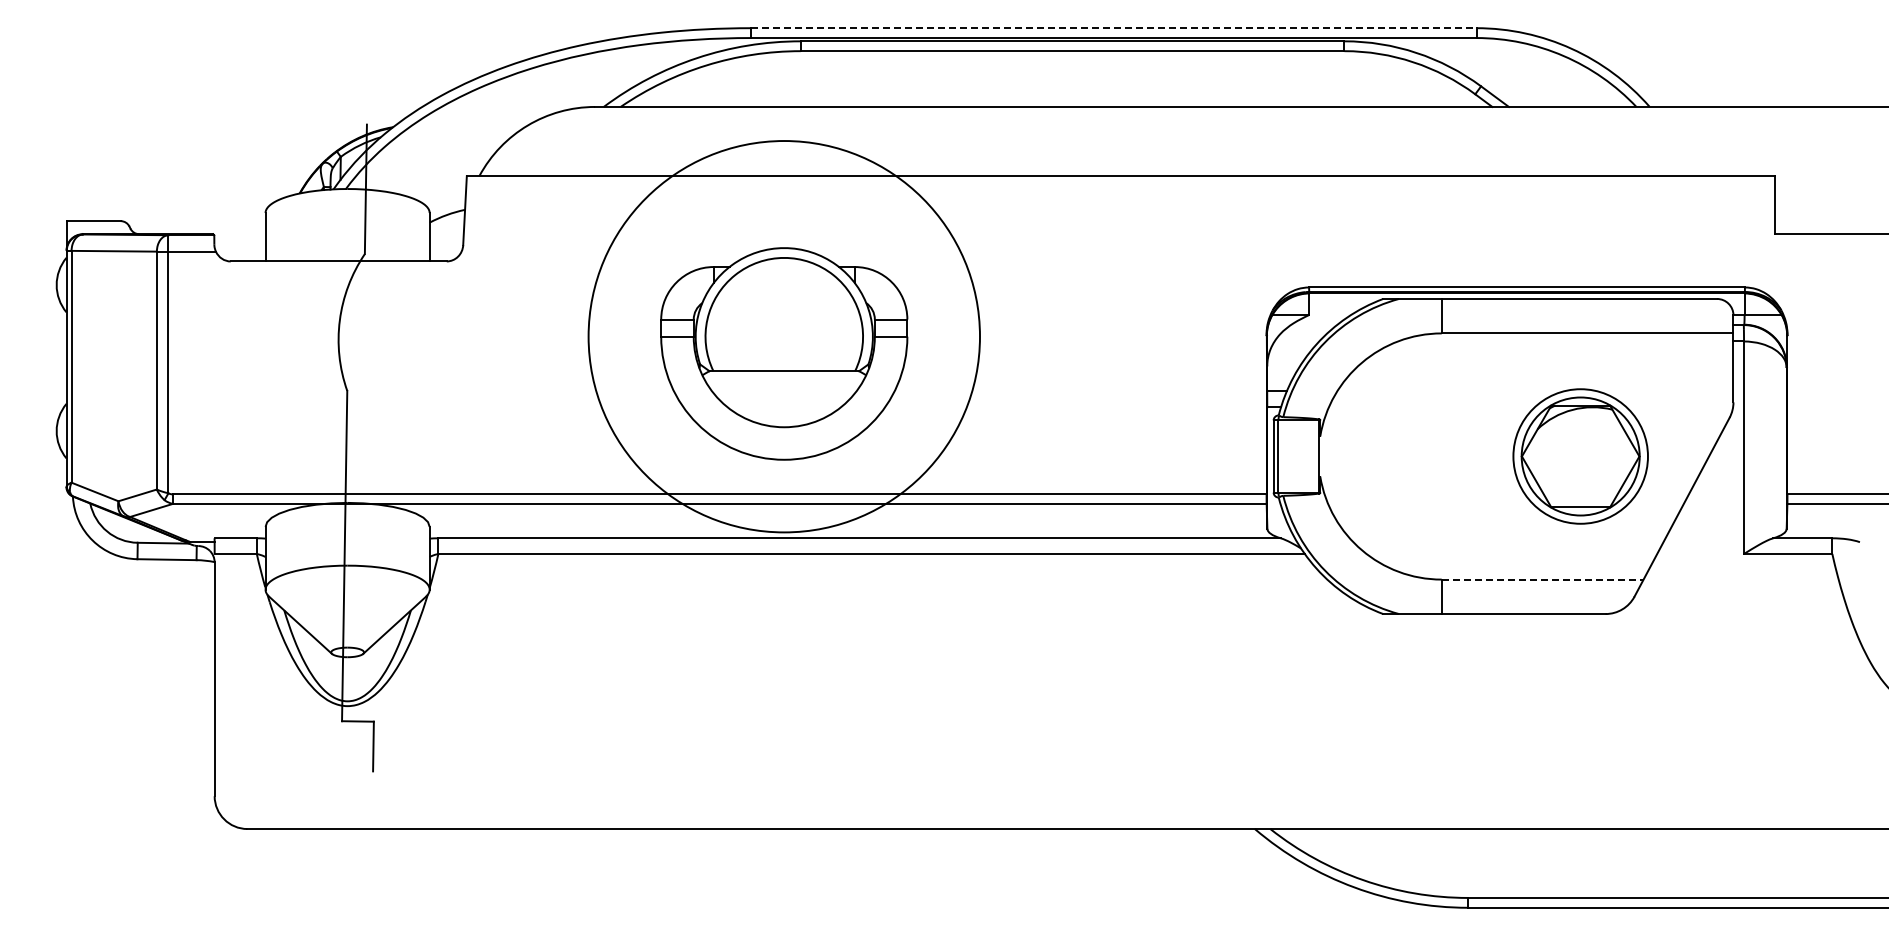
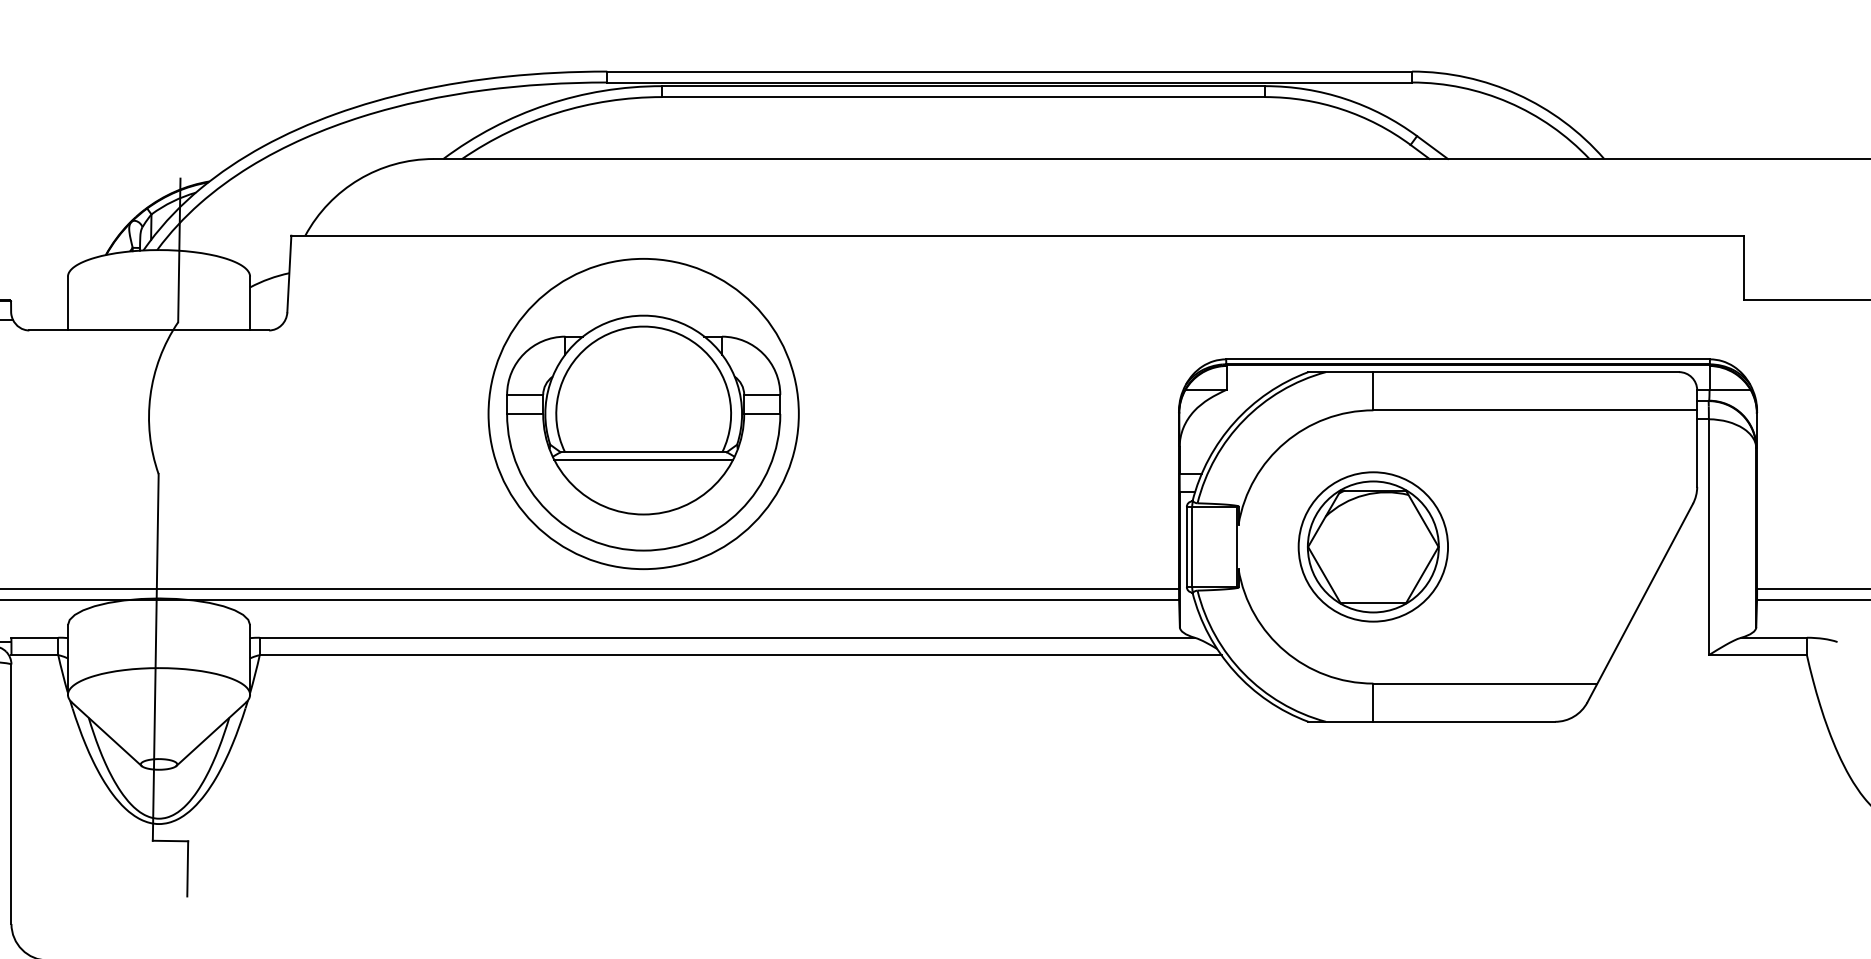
line: (1114, 28) -> (1010, 71), dashed -> solid
circle: (784, 336) -> (643, 413), size x0.71
line: (784, 377) -> (643, 459), added
part: (1580, 456) -> (1373, 546), moved
line: (1542, 579) -> (1485, 683), dashed -> solid

